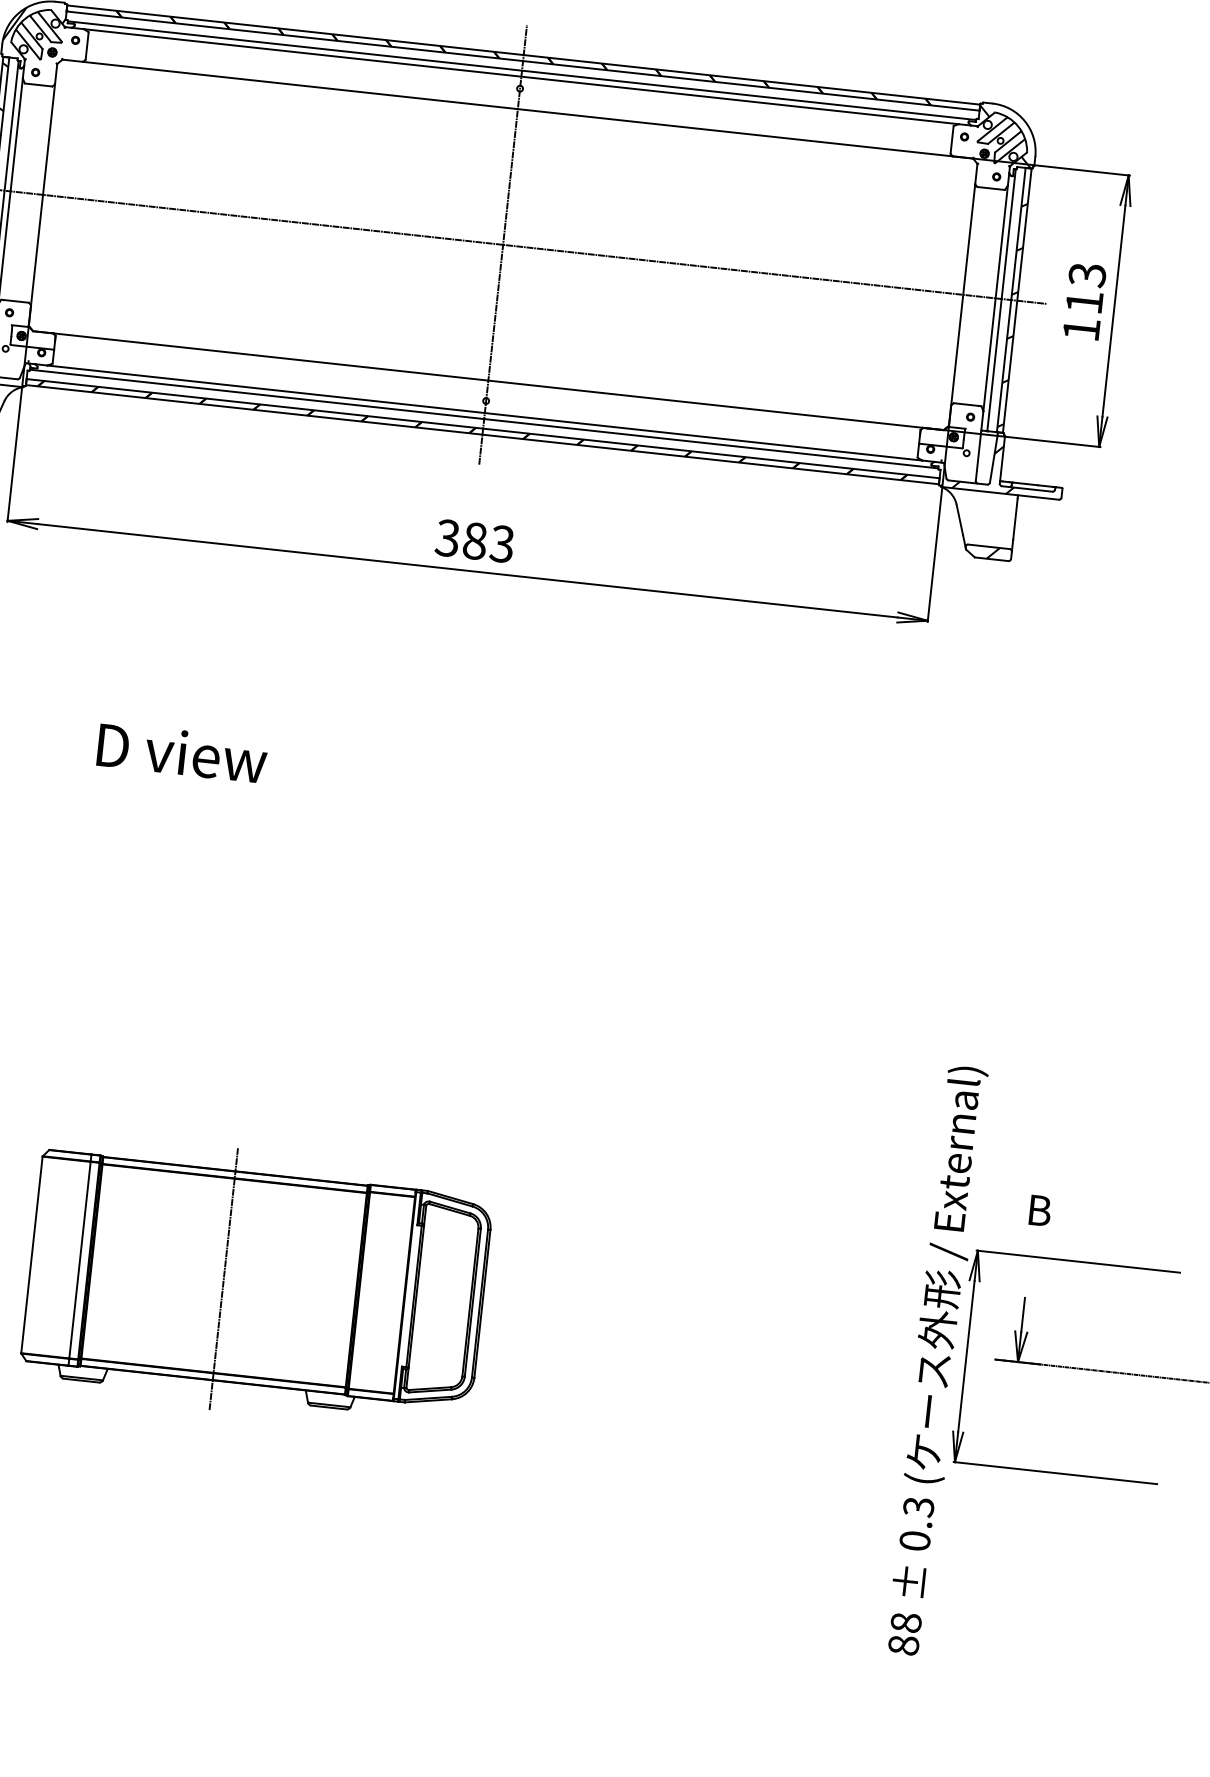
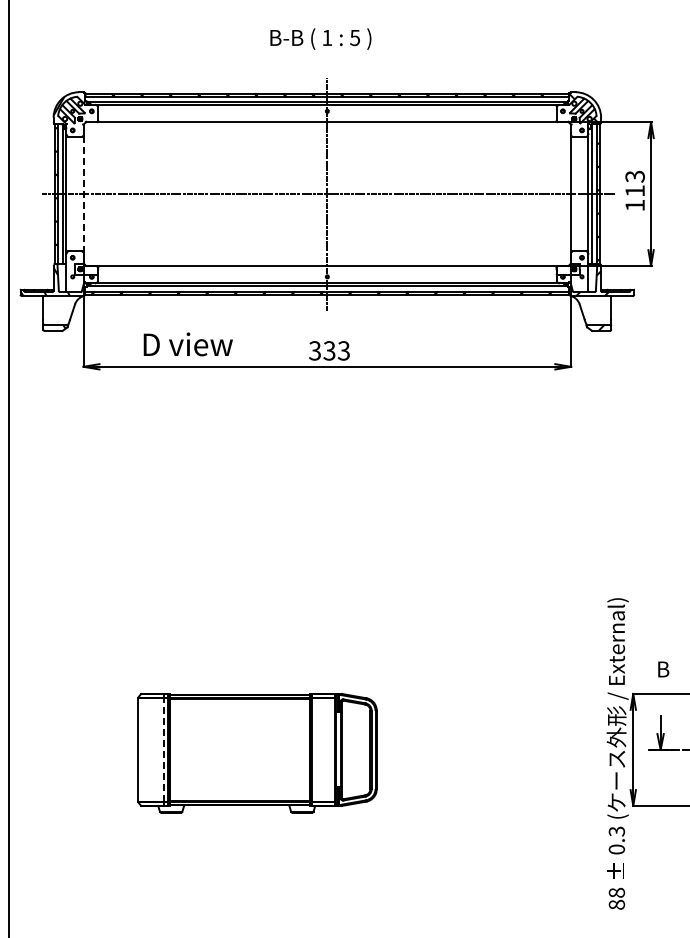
line: (42, 195) -> (83, 194), solid -> dashed
text: (475, 540) -> (329, 350), 383 -> 333
text: (180, 752) -> (187, 344), moved
line: (80, 1259) -> (163, 749), solid -> dashed
line: (223, 1278) -> (239, 751), removed

